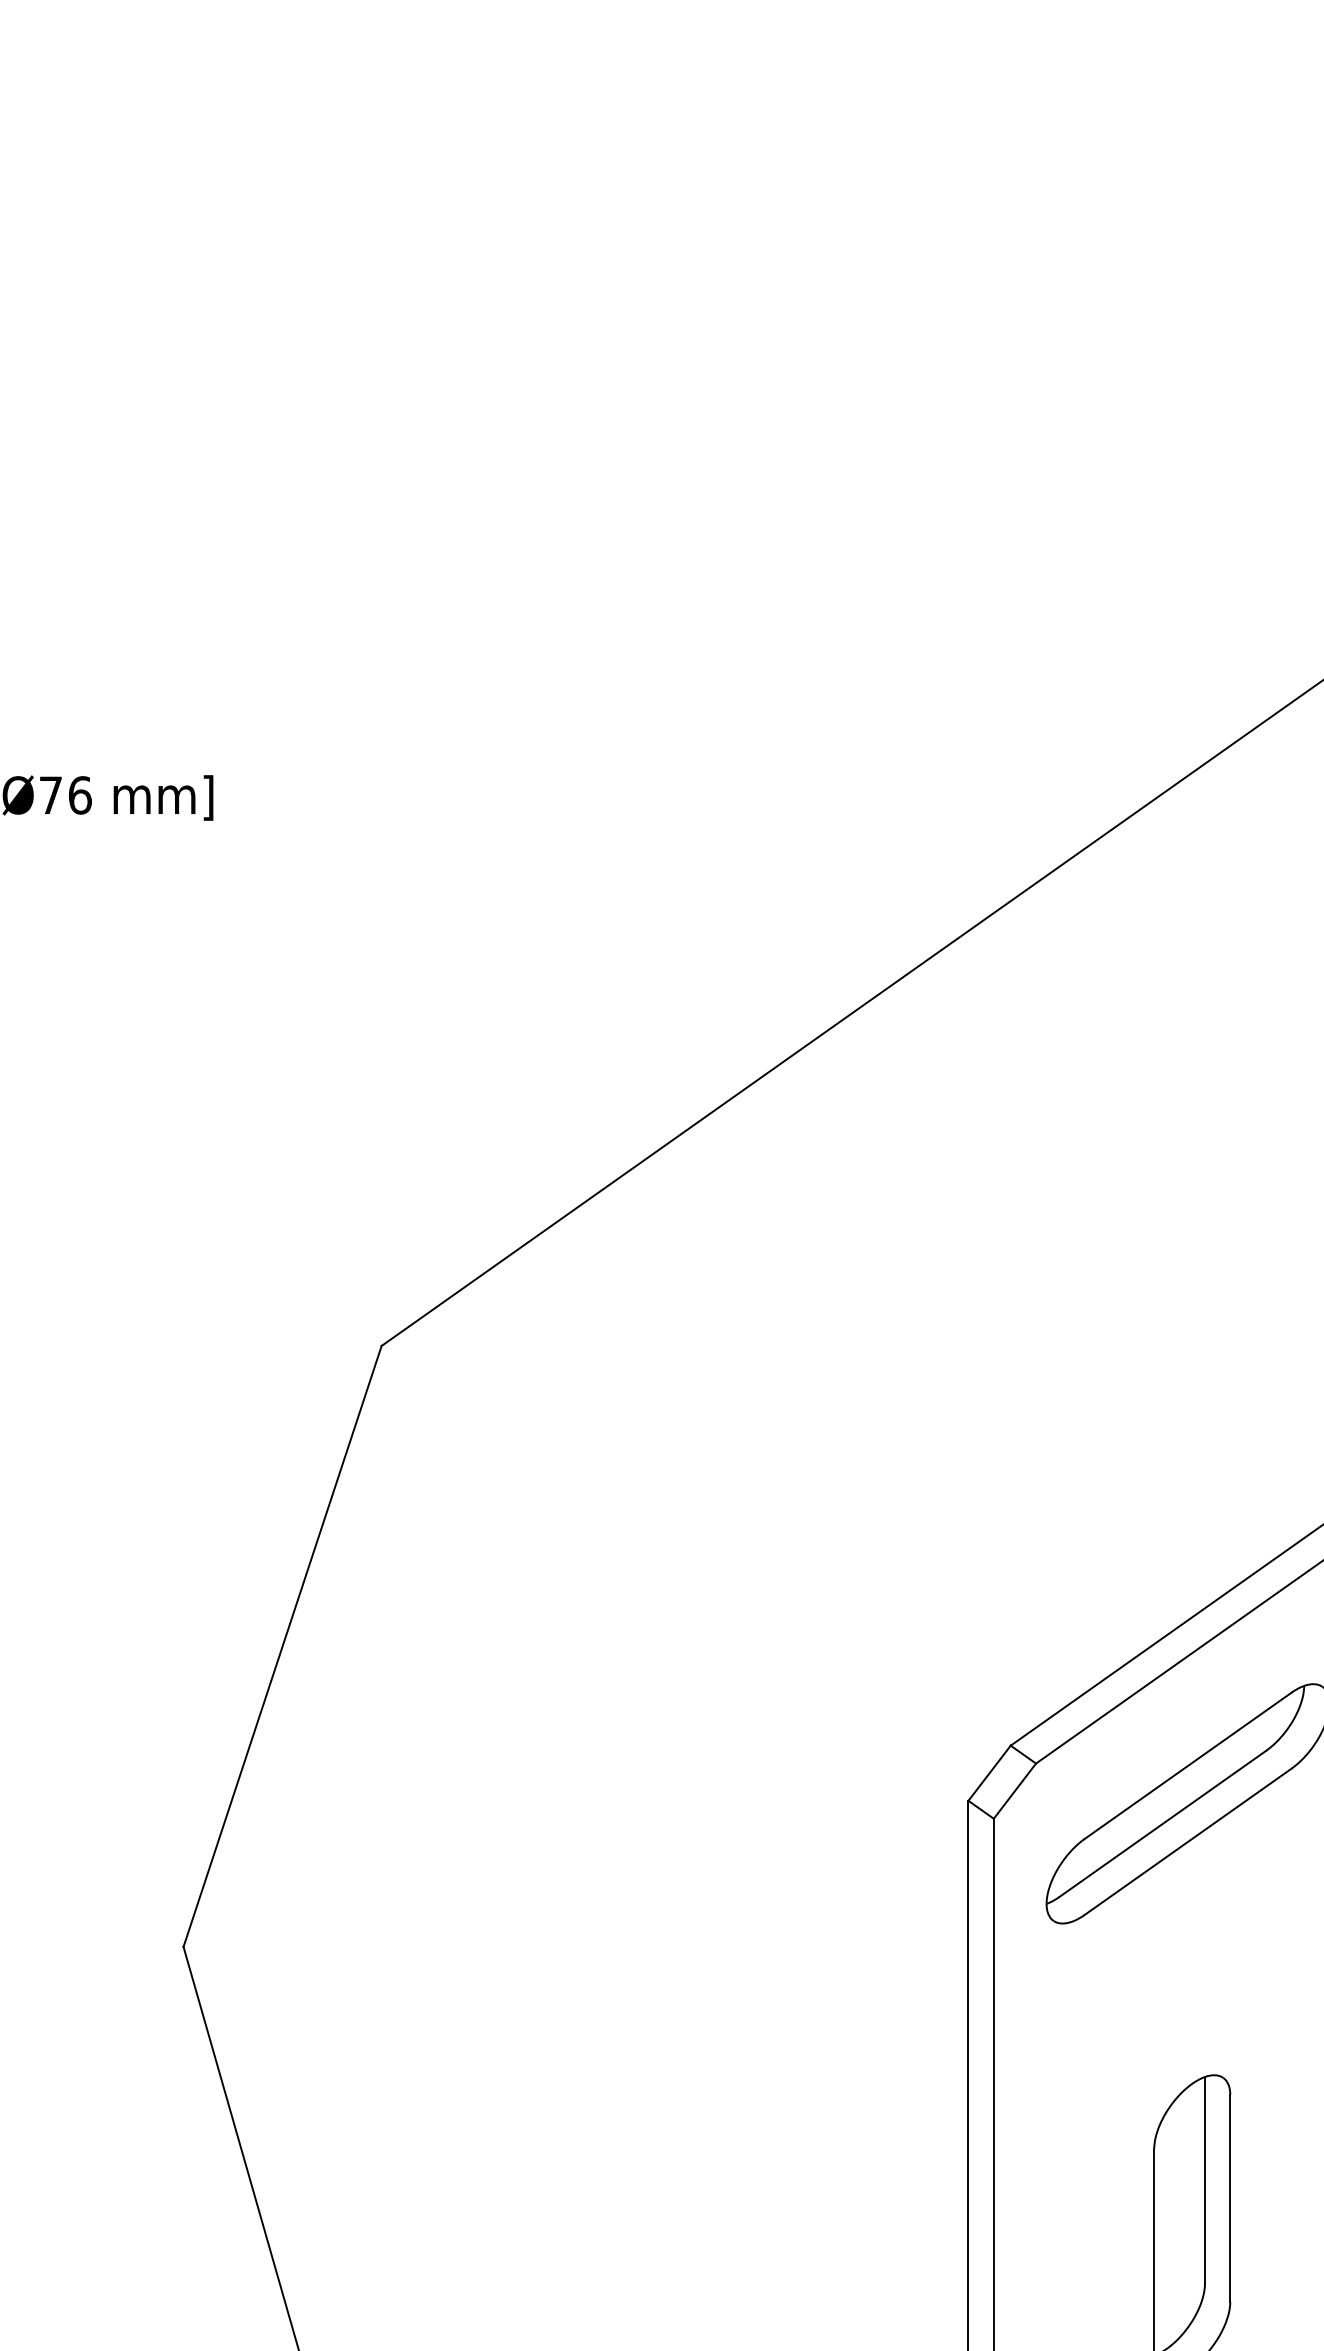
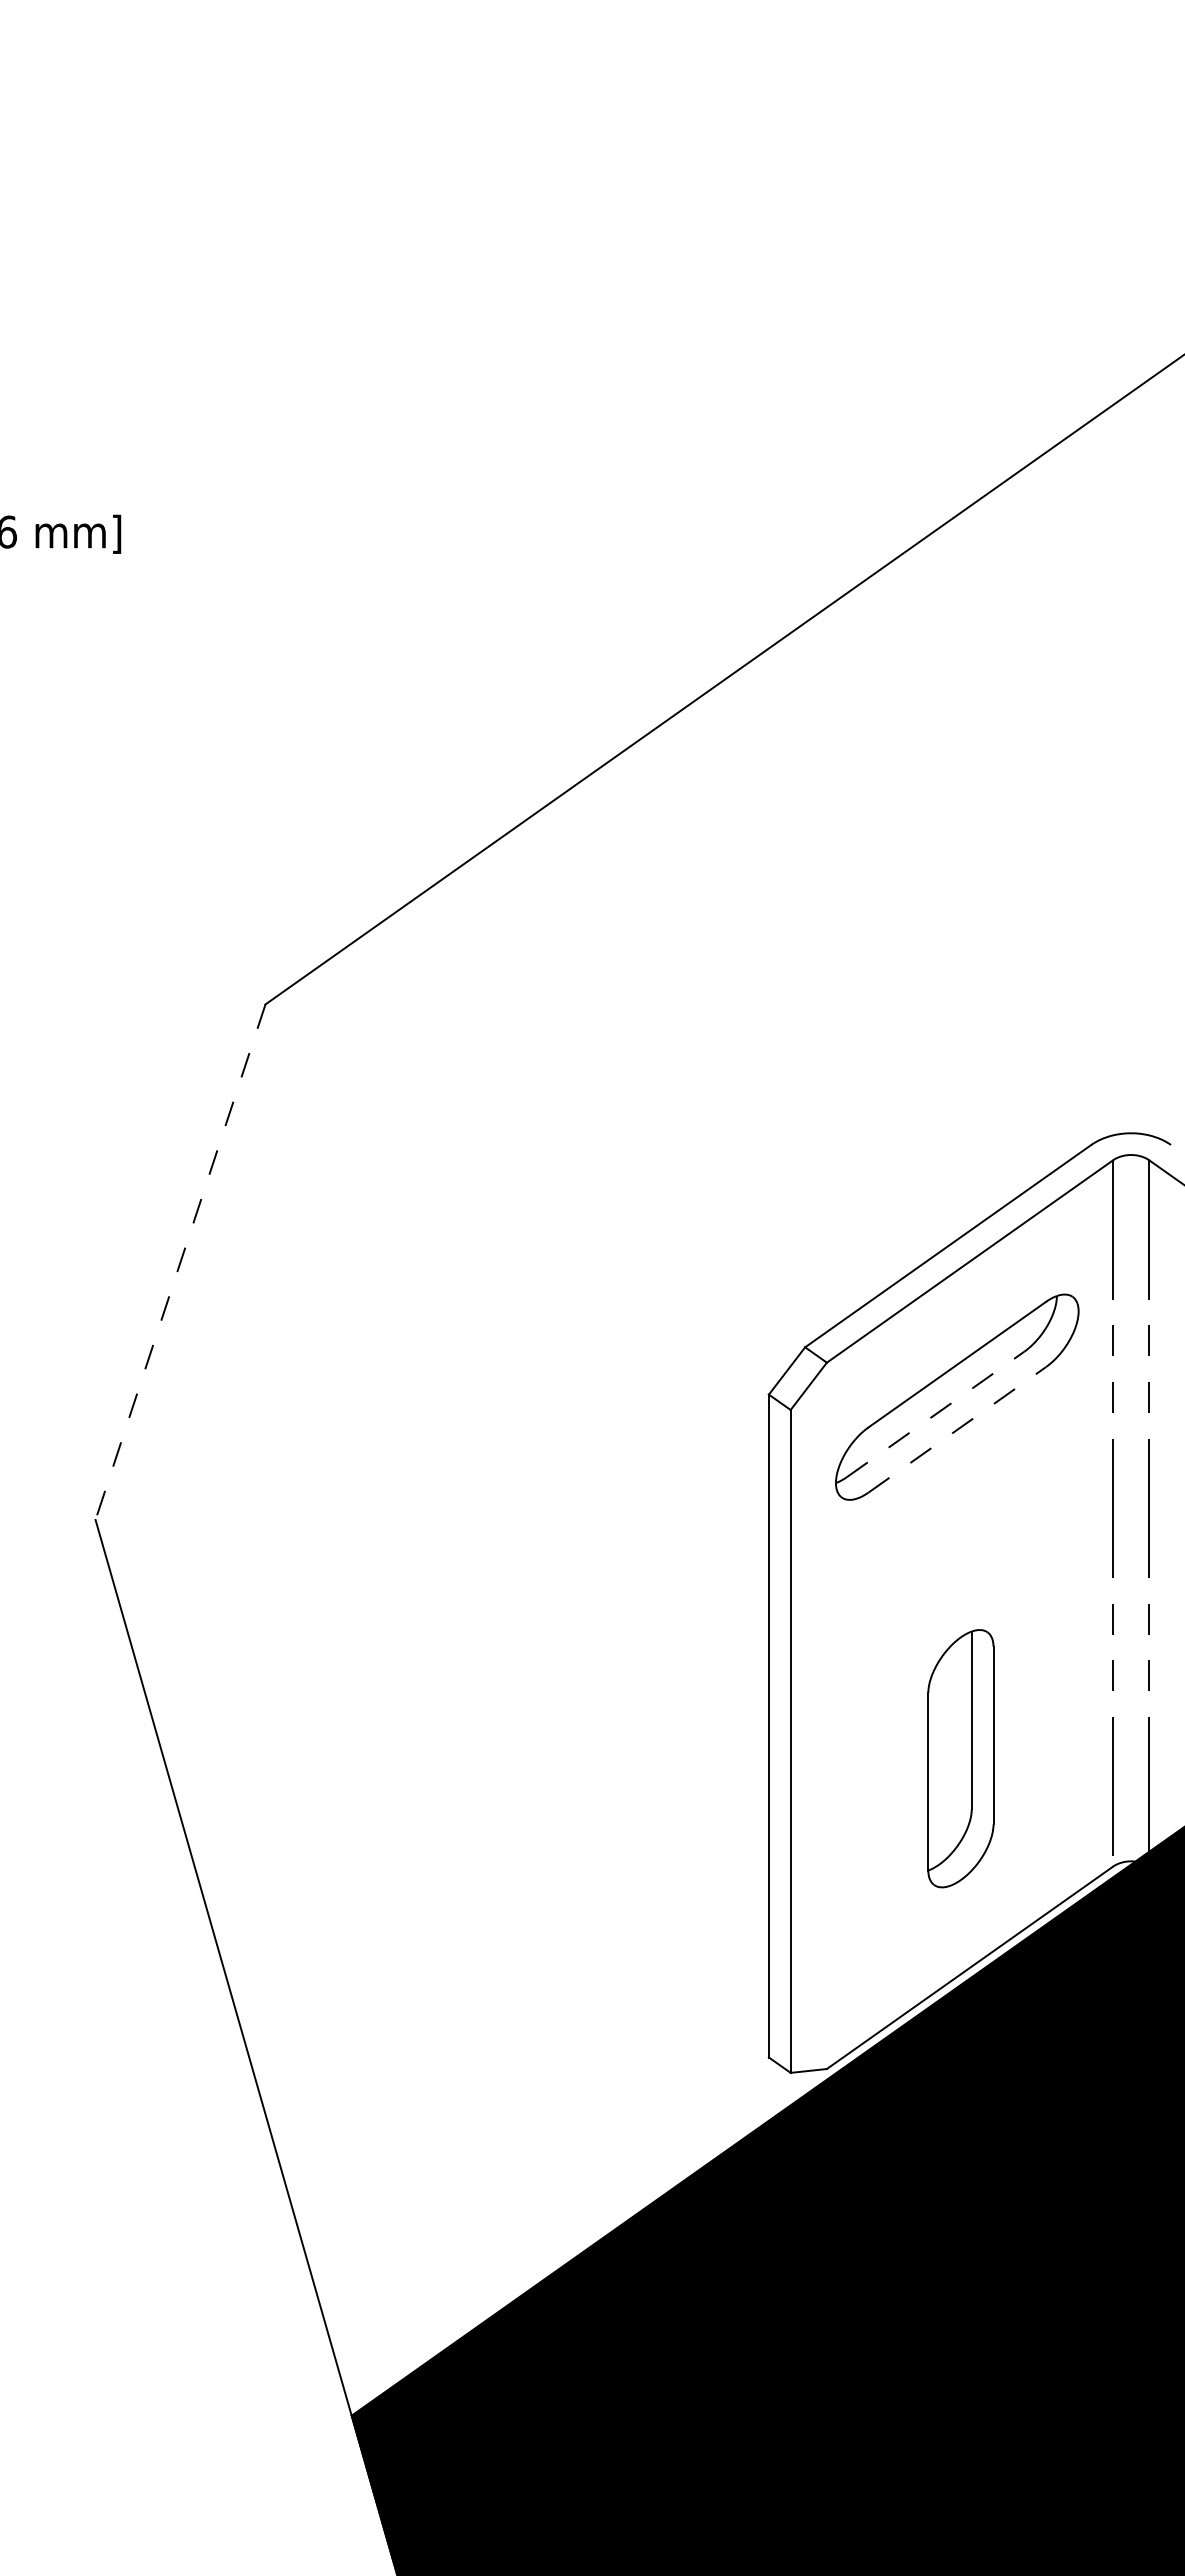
line: (282, 1646) -> (180, 1262), solid -> dashed
line: (1162, 1823) -> (935, 1414), solid -> dashed
line: (1188, 1841) -> (957, 1429), solid -> dashed

